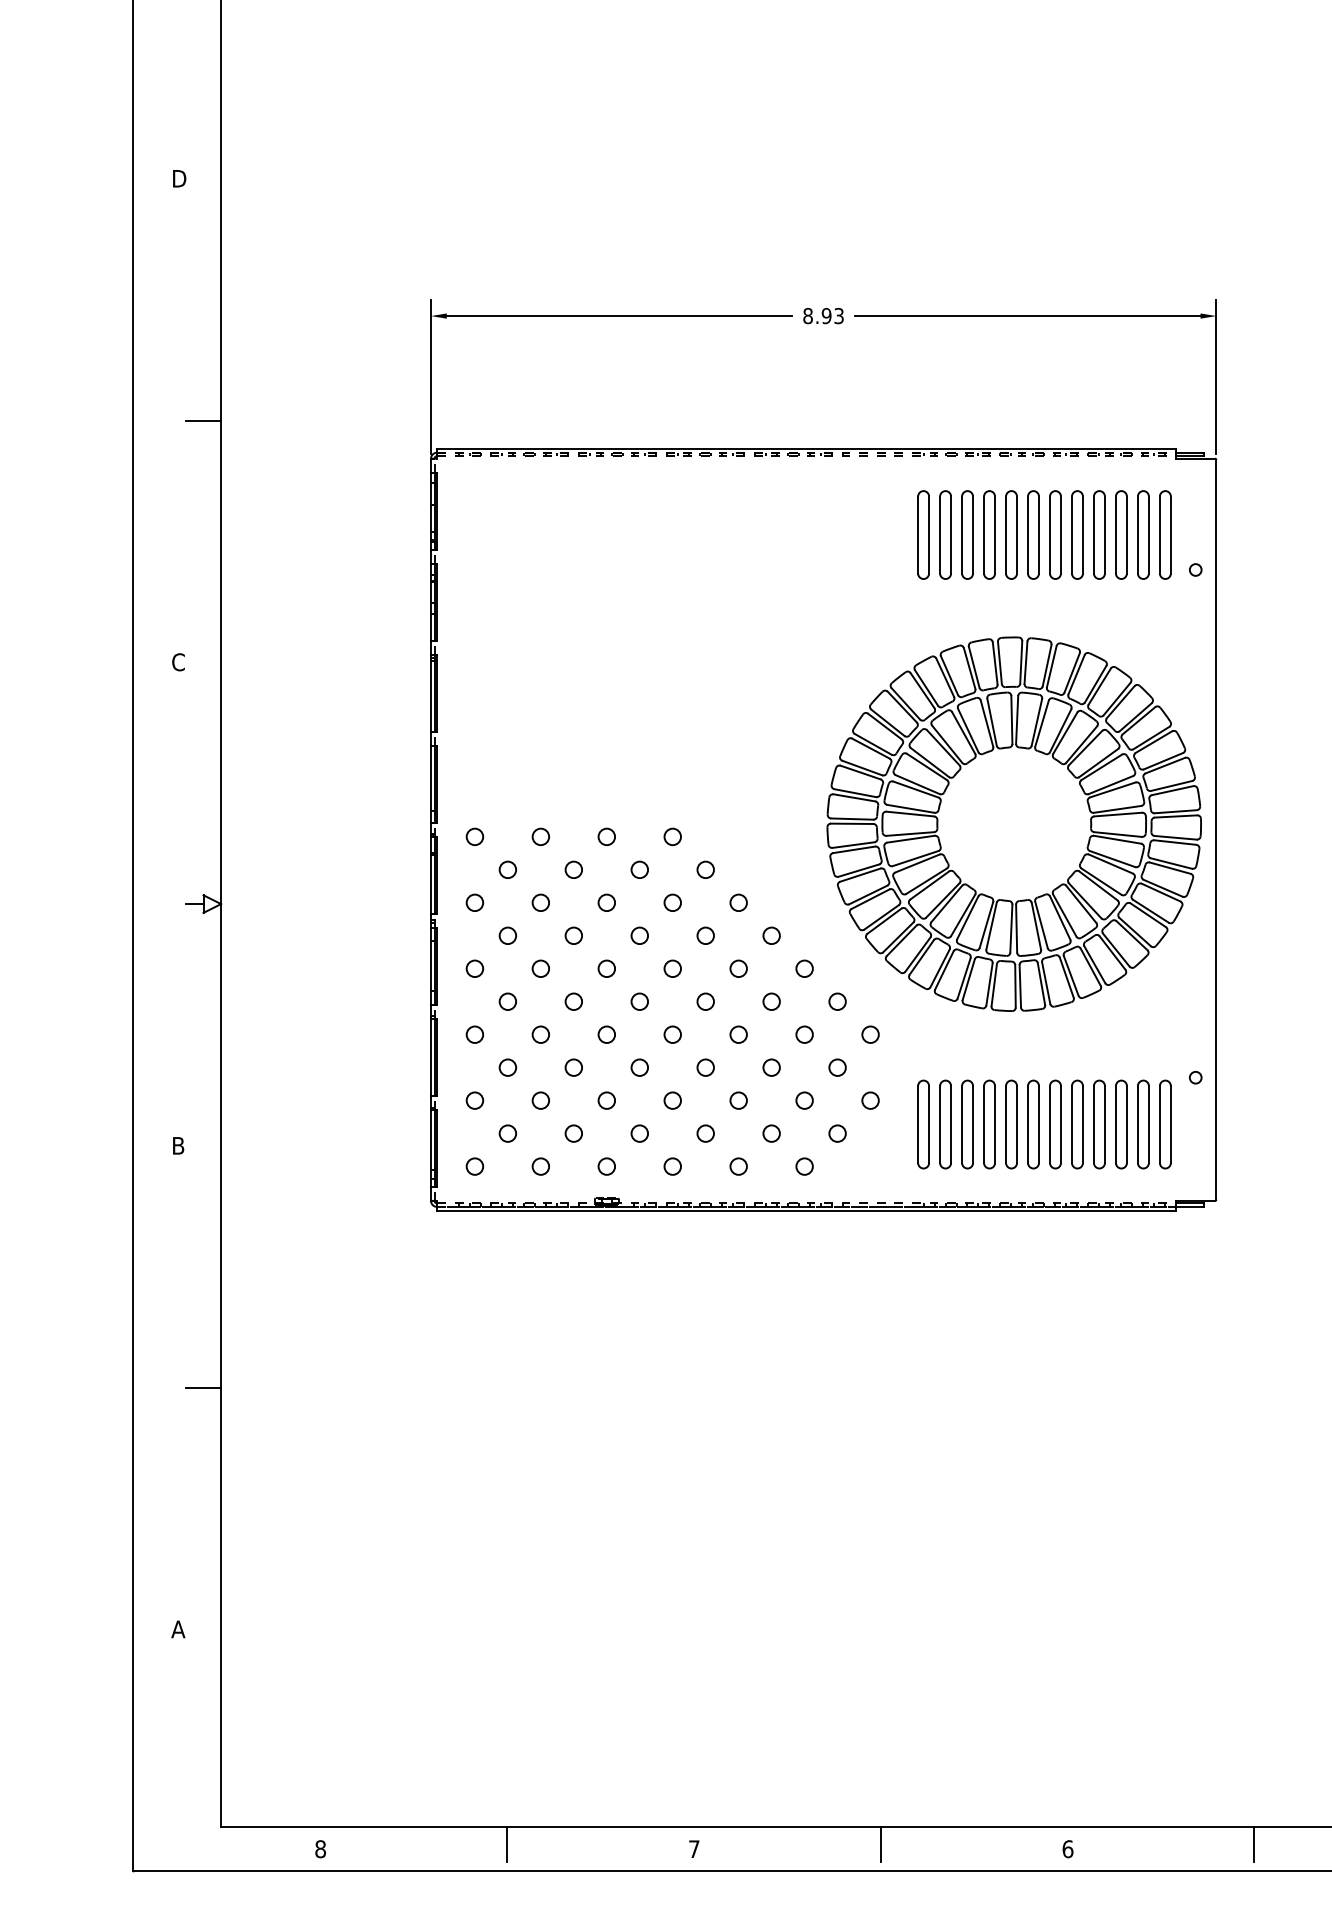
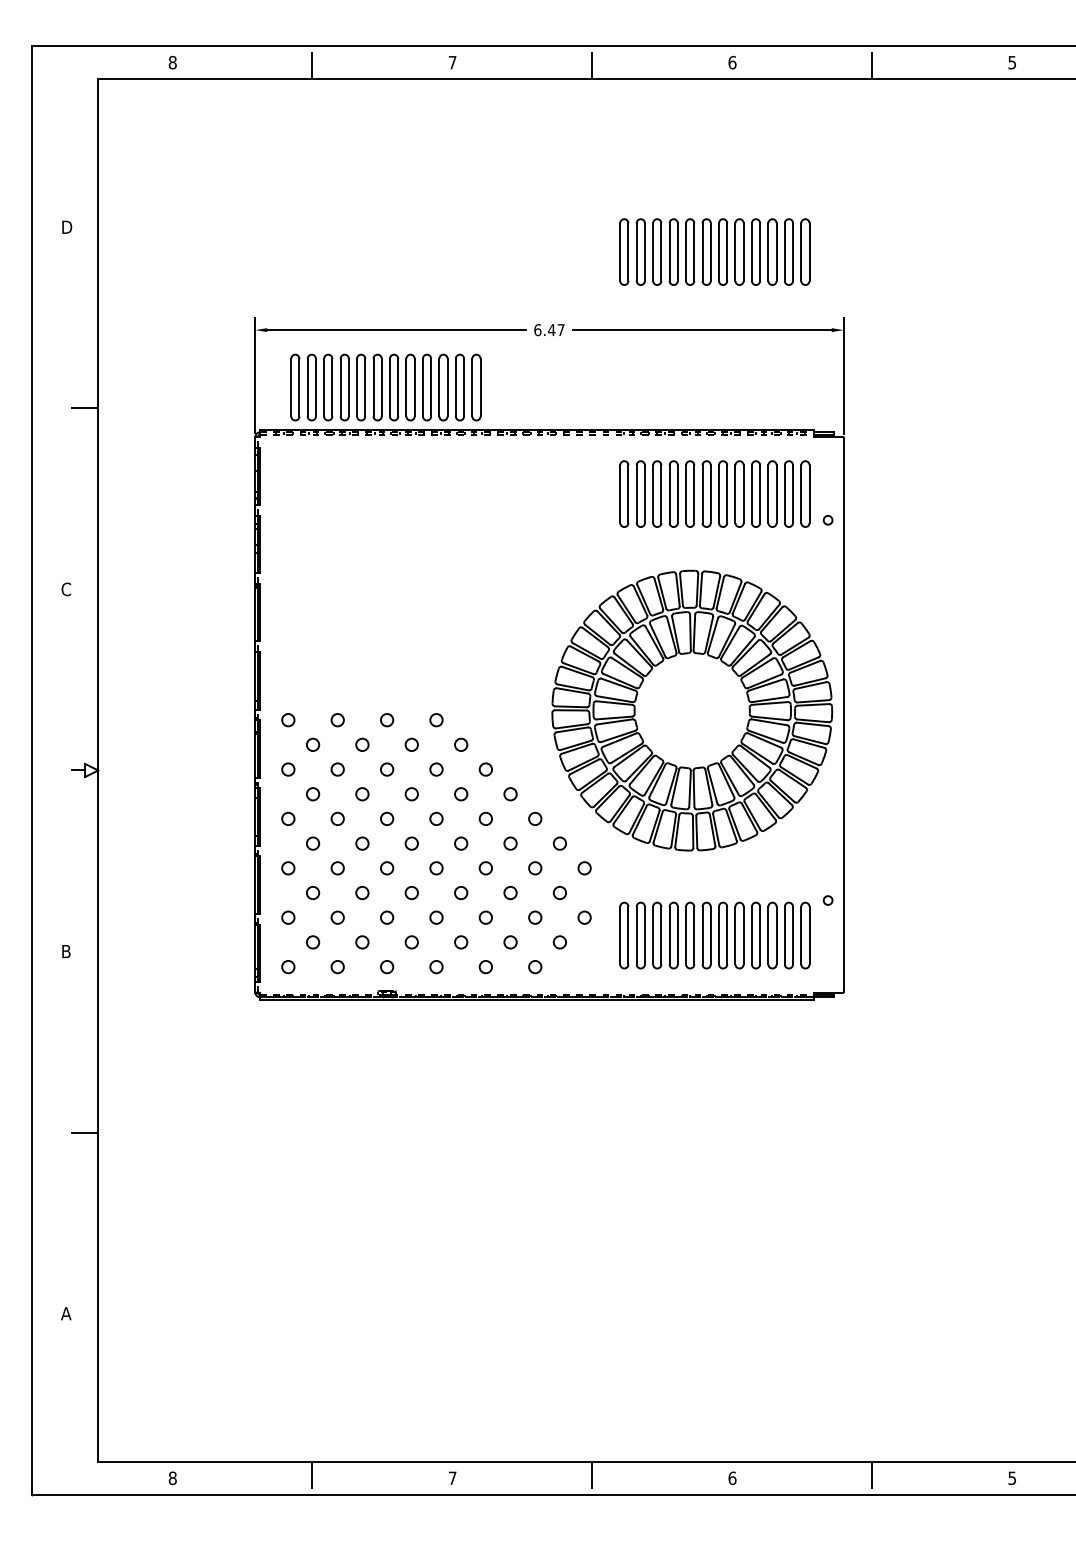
part: (1043, 211) -> (714, 251), added
text: (823, 316) -> (549, 330), 8.93 -> 6.47
part: (604, 392) -> (385, 387), added

